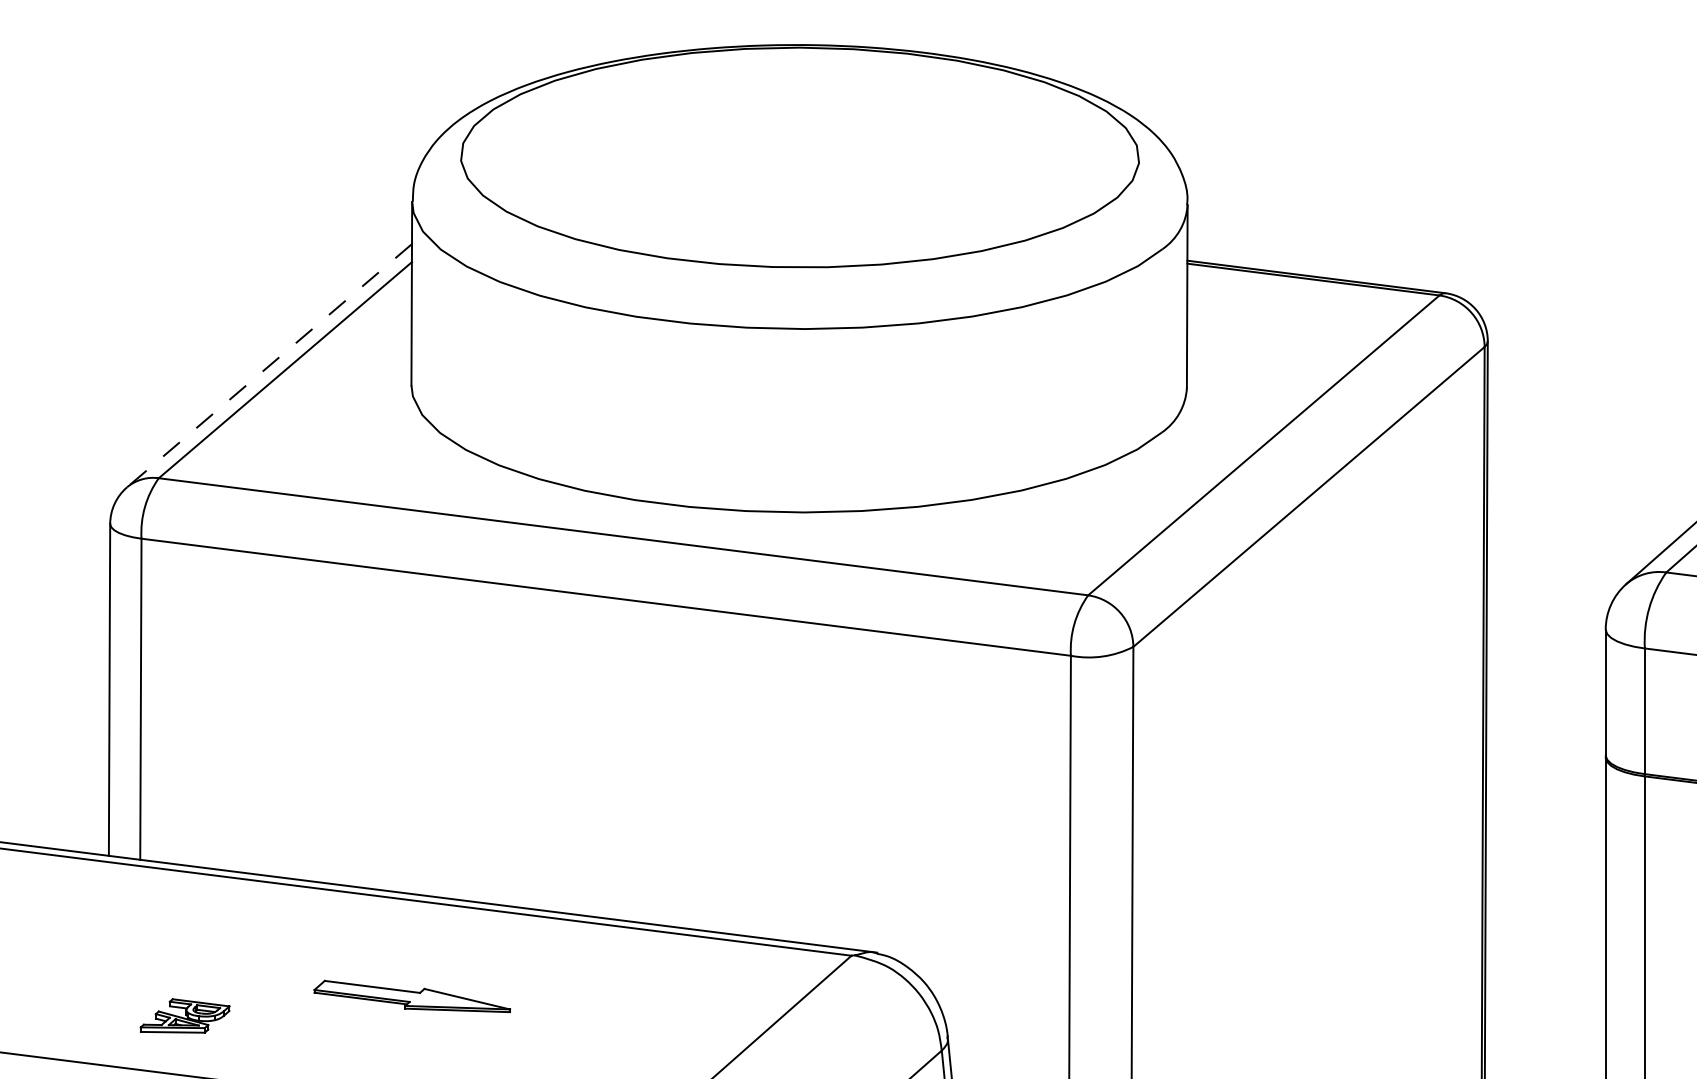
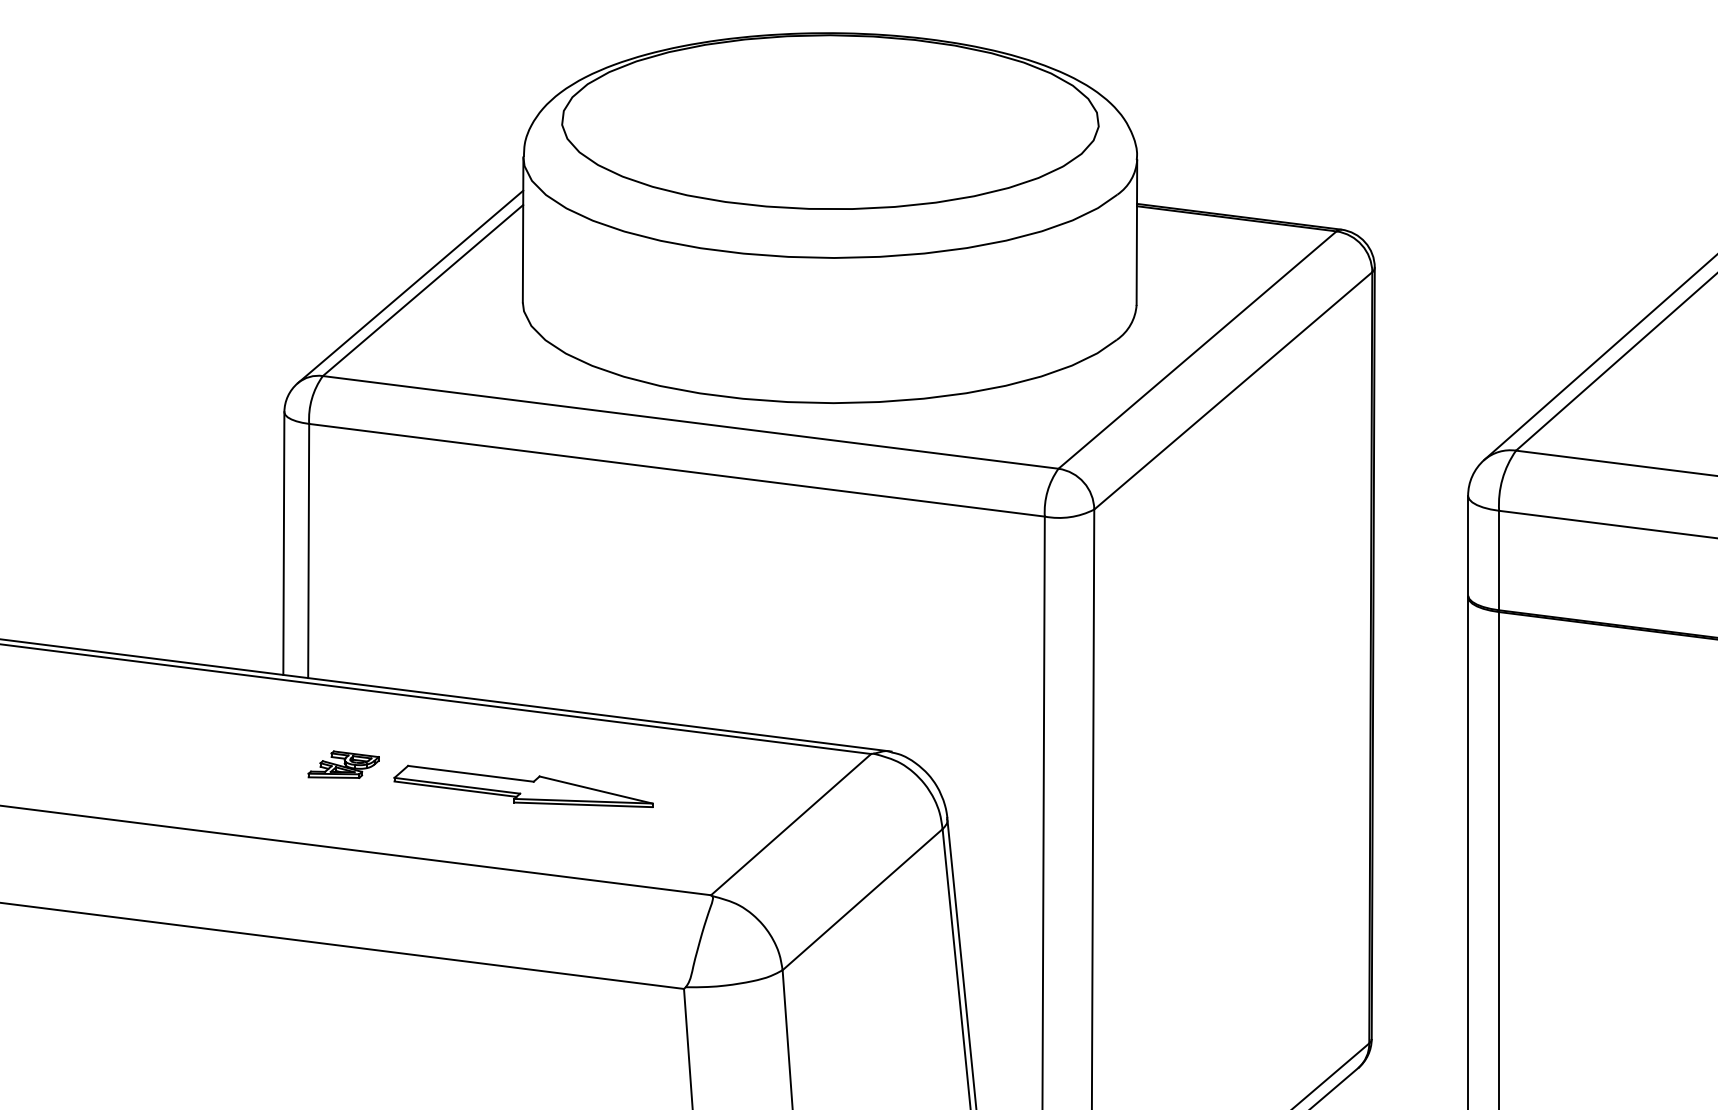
line: (269, 366) -> (410, 287), dashed -> solid
part: (412, 995) -> (523, 785), size x1.67
part: (184, 1015) -> (343, 764), moved

